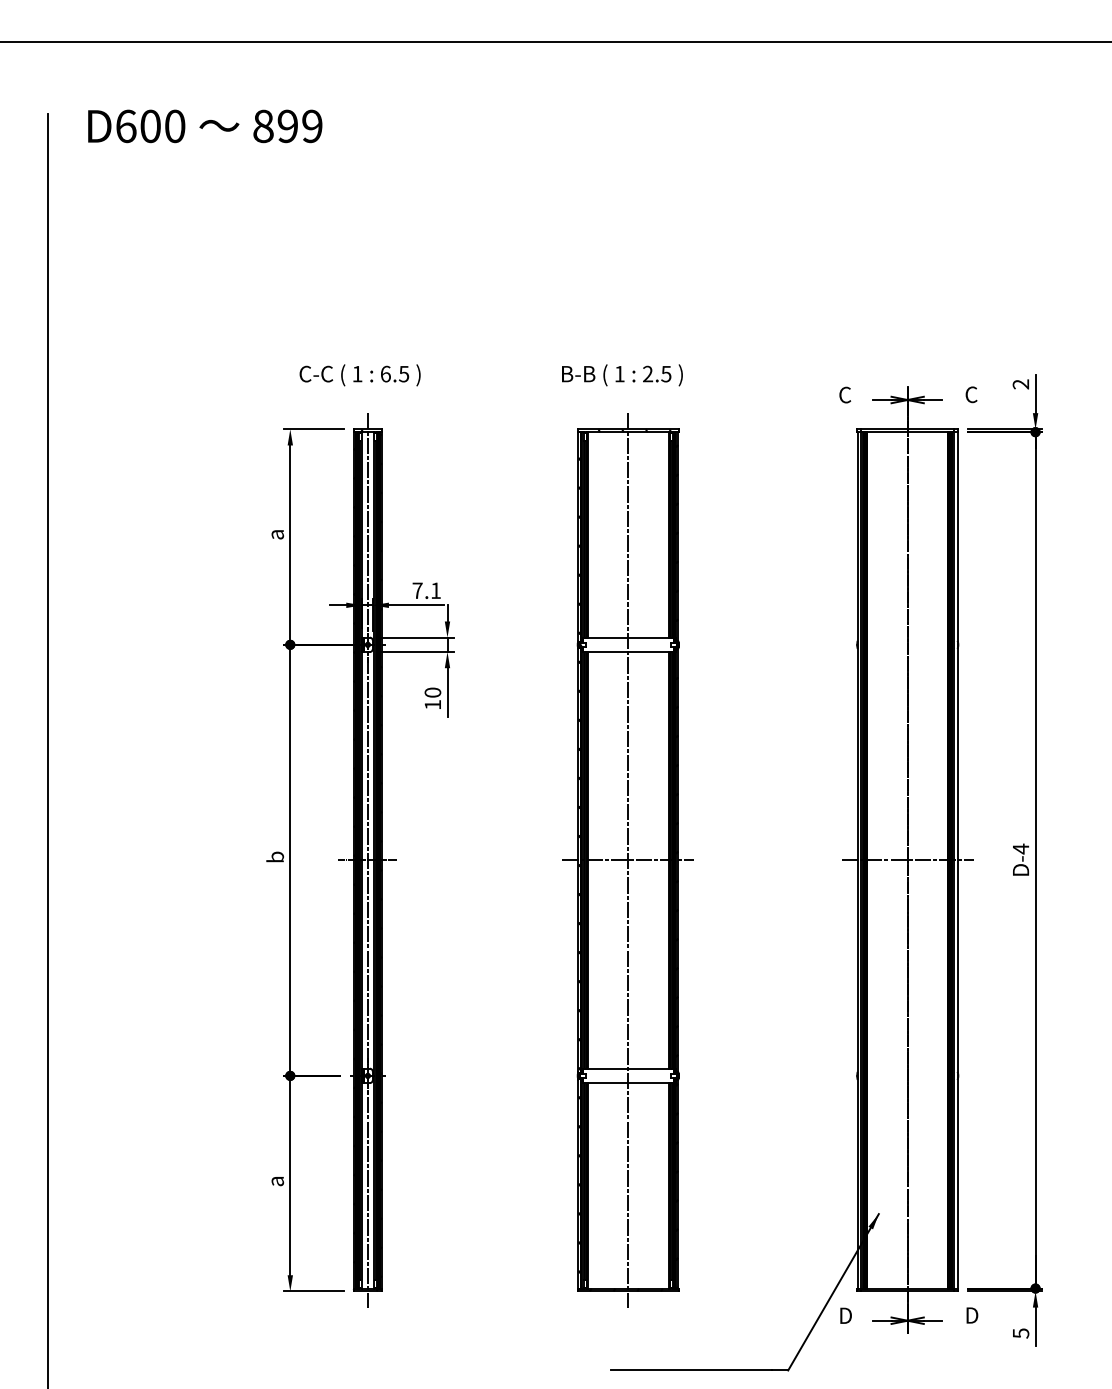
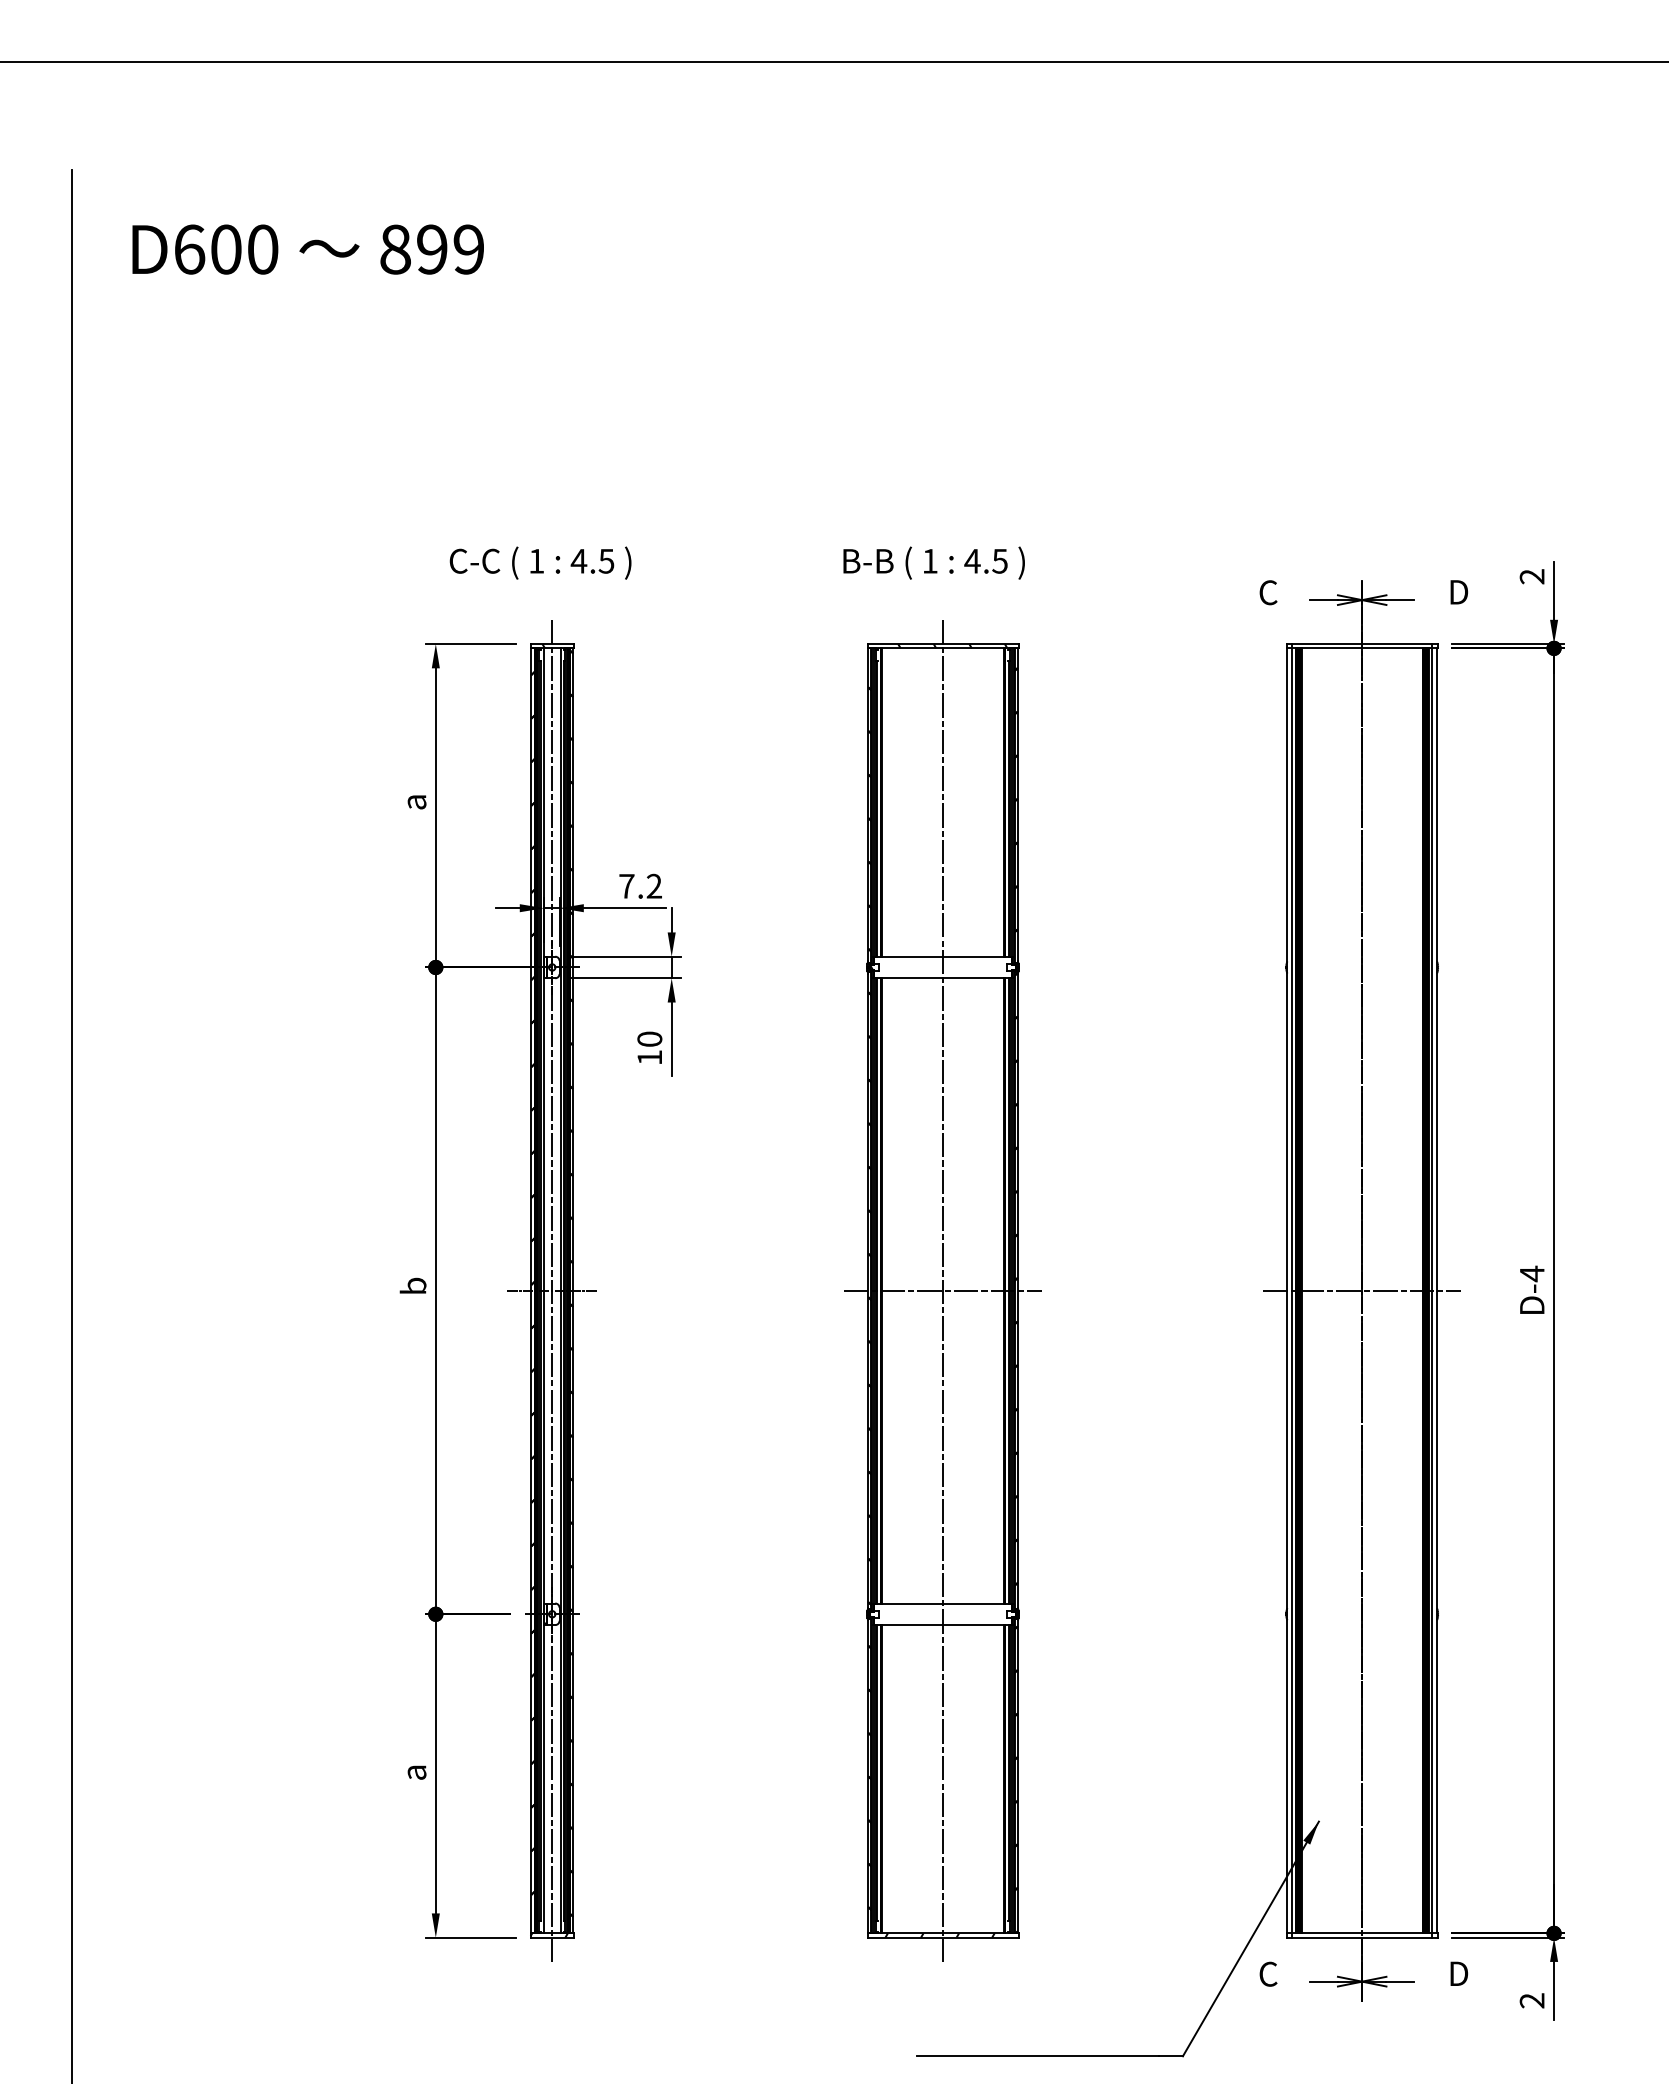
text: (205, 126) -> (308, 249), moved
text: (385, 373) -> (578, 560), 6.5 -> 4.5
text: (647, 373) -> (971, 560), 2.5 -> 4.5
text: (971, 394) -> (1457, 591), C -> D
text: (435, 590) -> (653, 885), 7.1 -> 7.2
text: (845, 1315) -> (1268, 1973), D -> C
text: (1020, 1333) -> (1531, 2000), 5 -> 2

